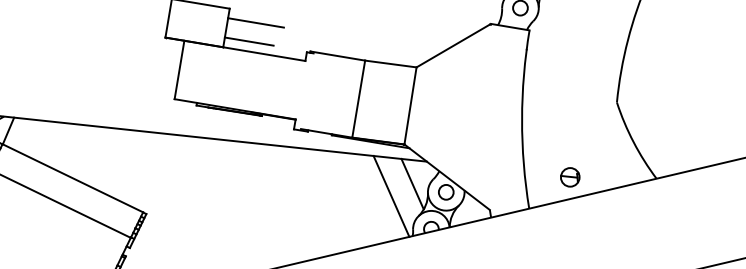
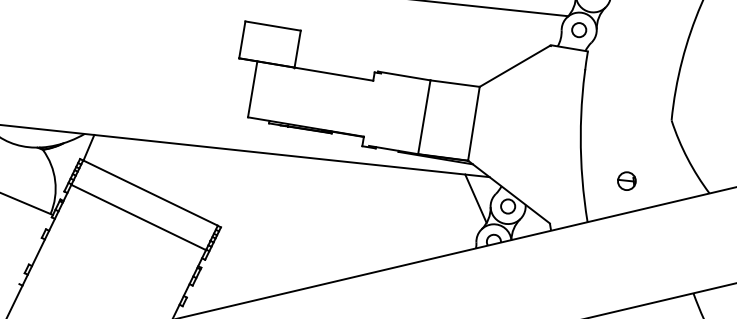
line: (255, 22) -> (325, 43), removed
line: (249, 41) -> (319, 62), removed
part: (569, 176) -> (626, 180), moved
line: (391, 196) -> (455, 210), removed

